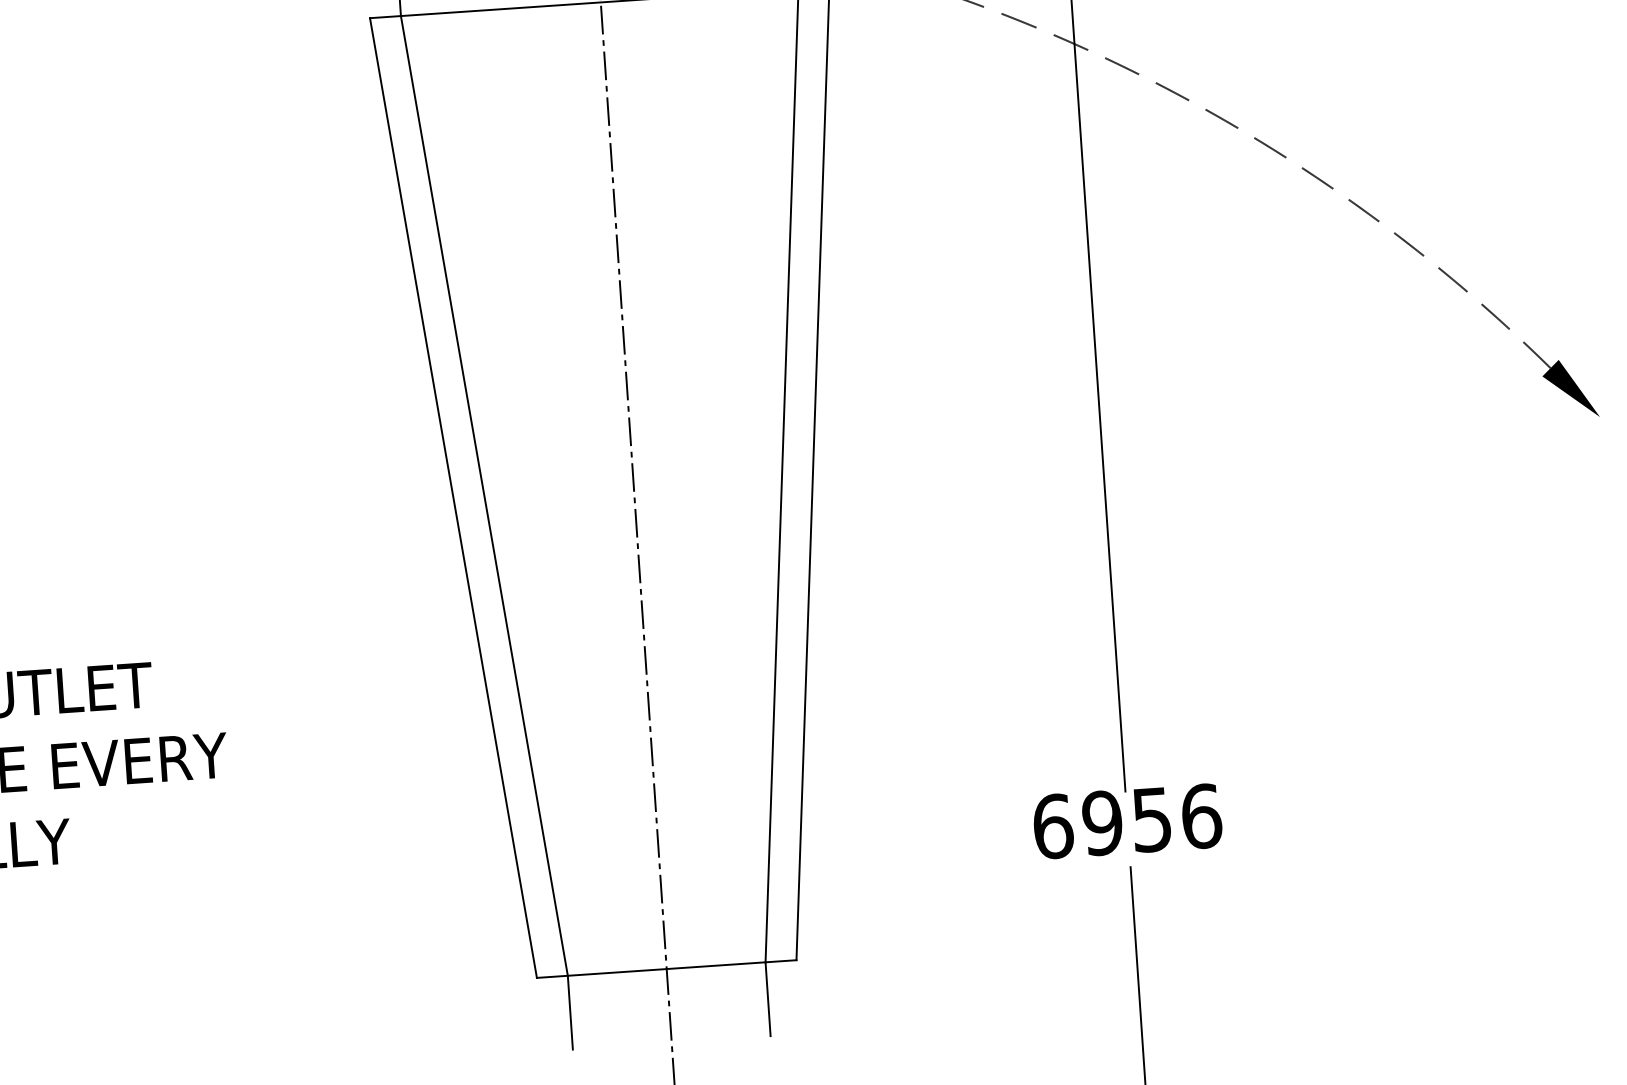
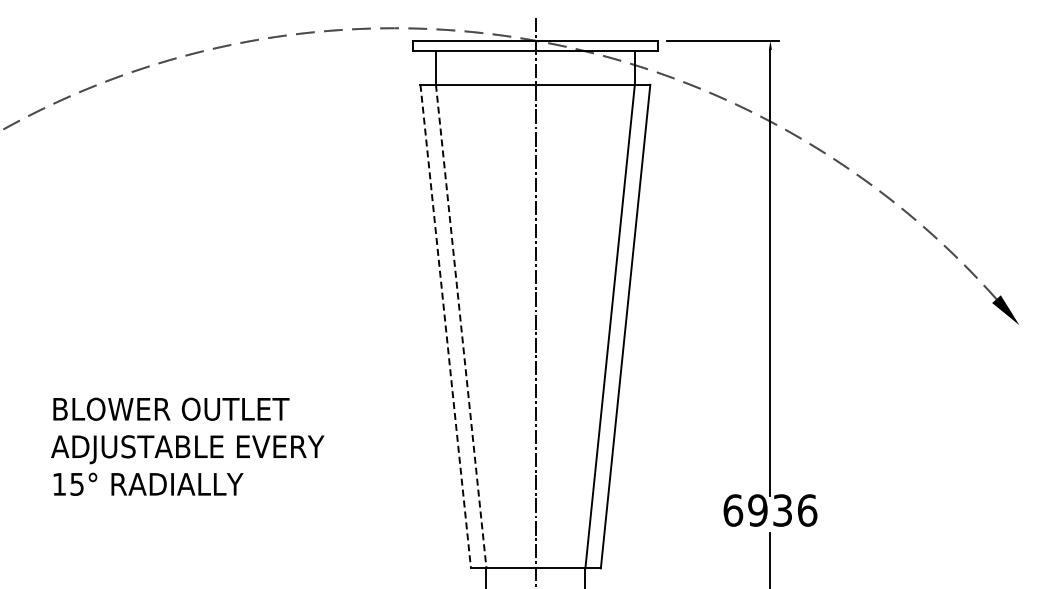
line: (485, 497) -> (461, 327), solid -> dashed
line: (453, 499) -> (445, 327), solid -> dashed
text: (1151, 819) -> (782, 510), 6956 -> 6936

